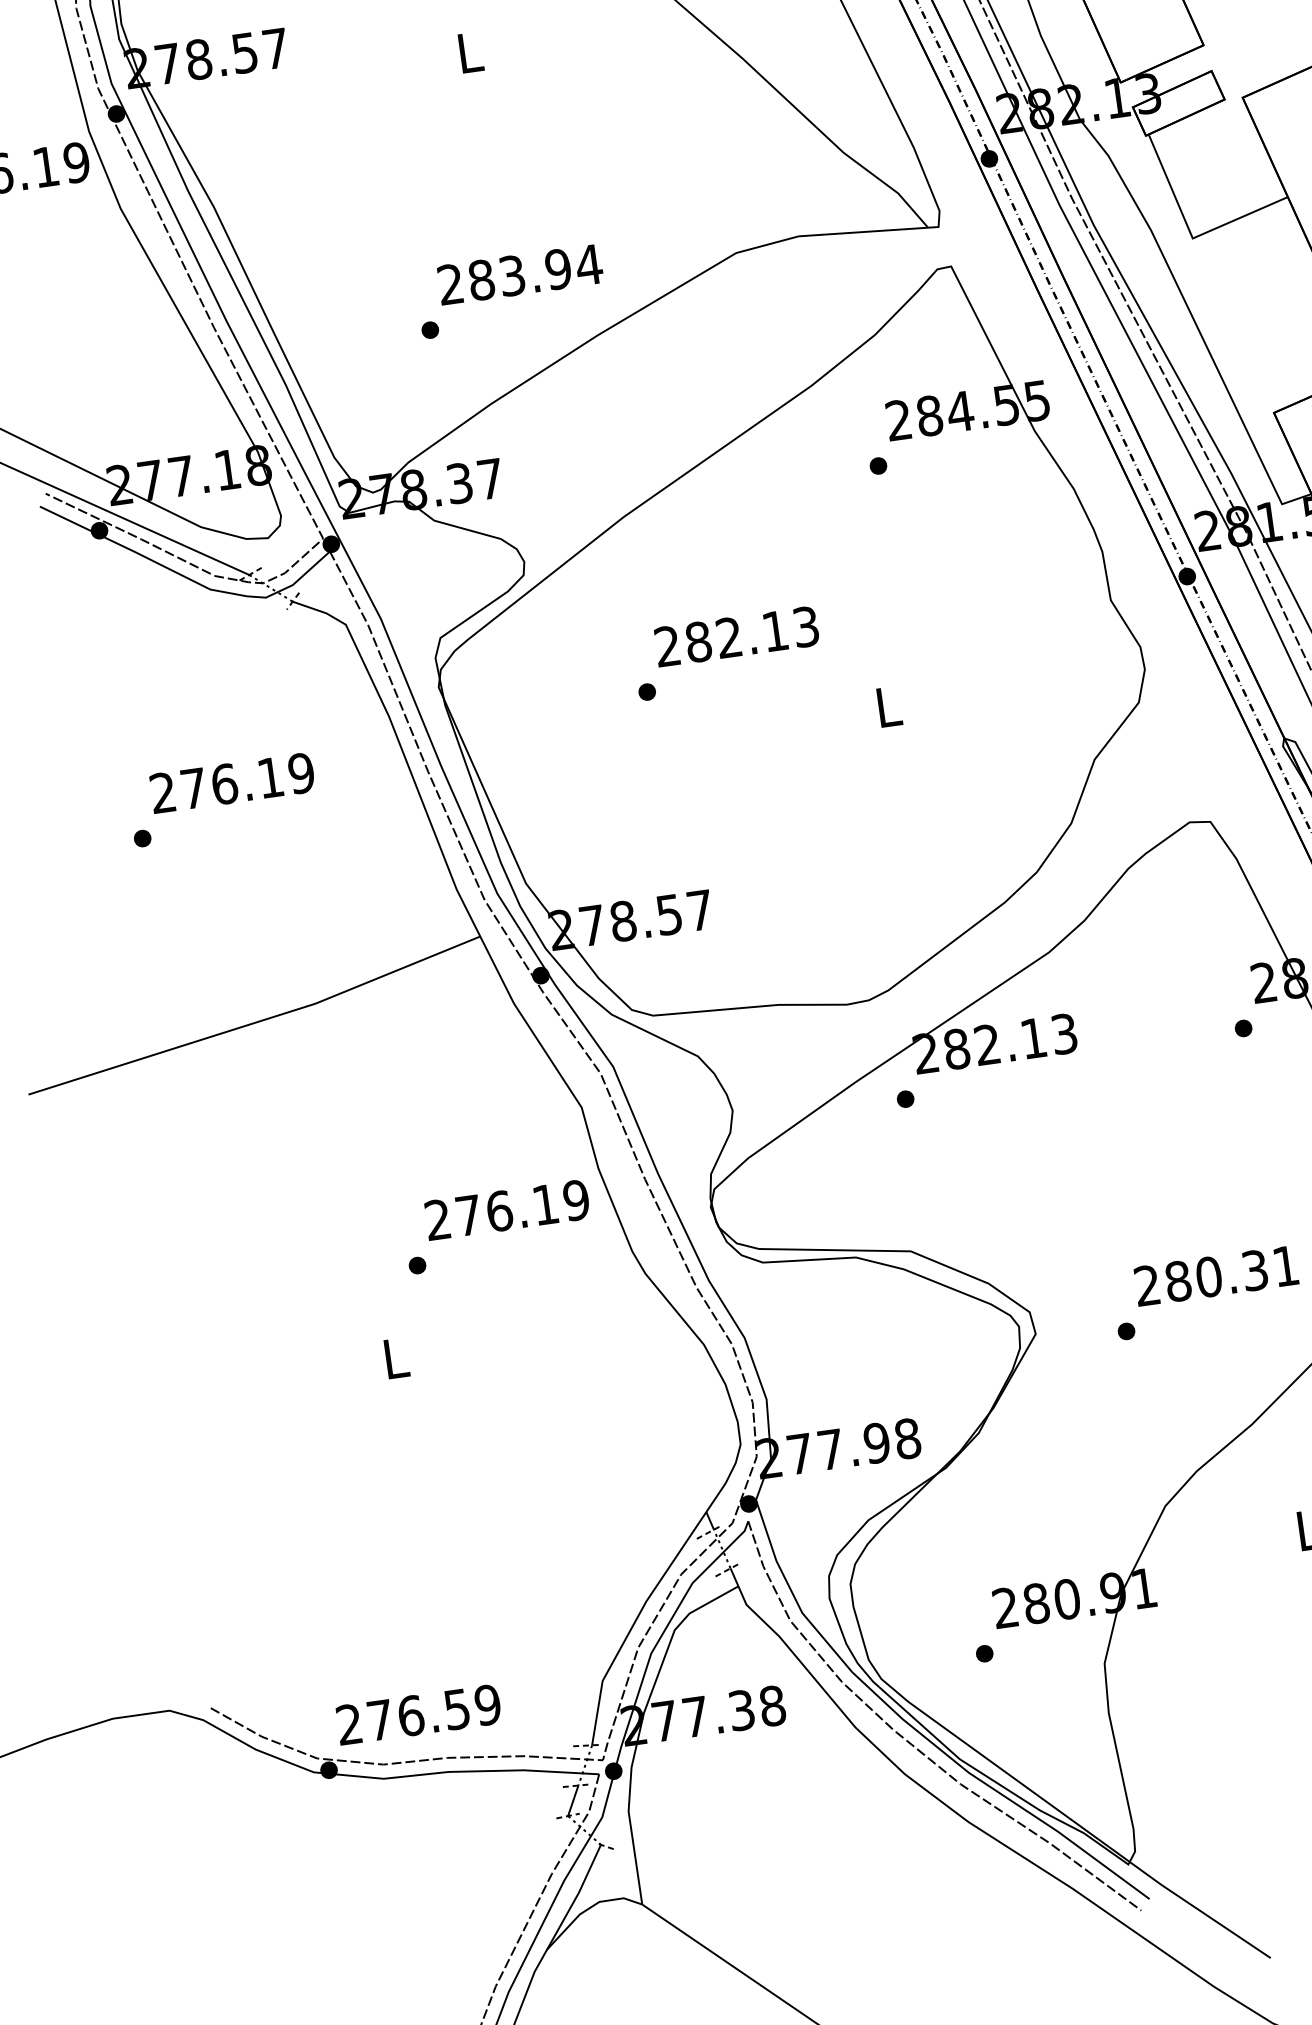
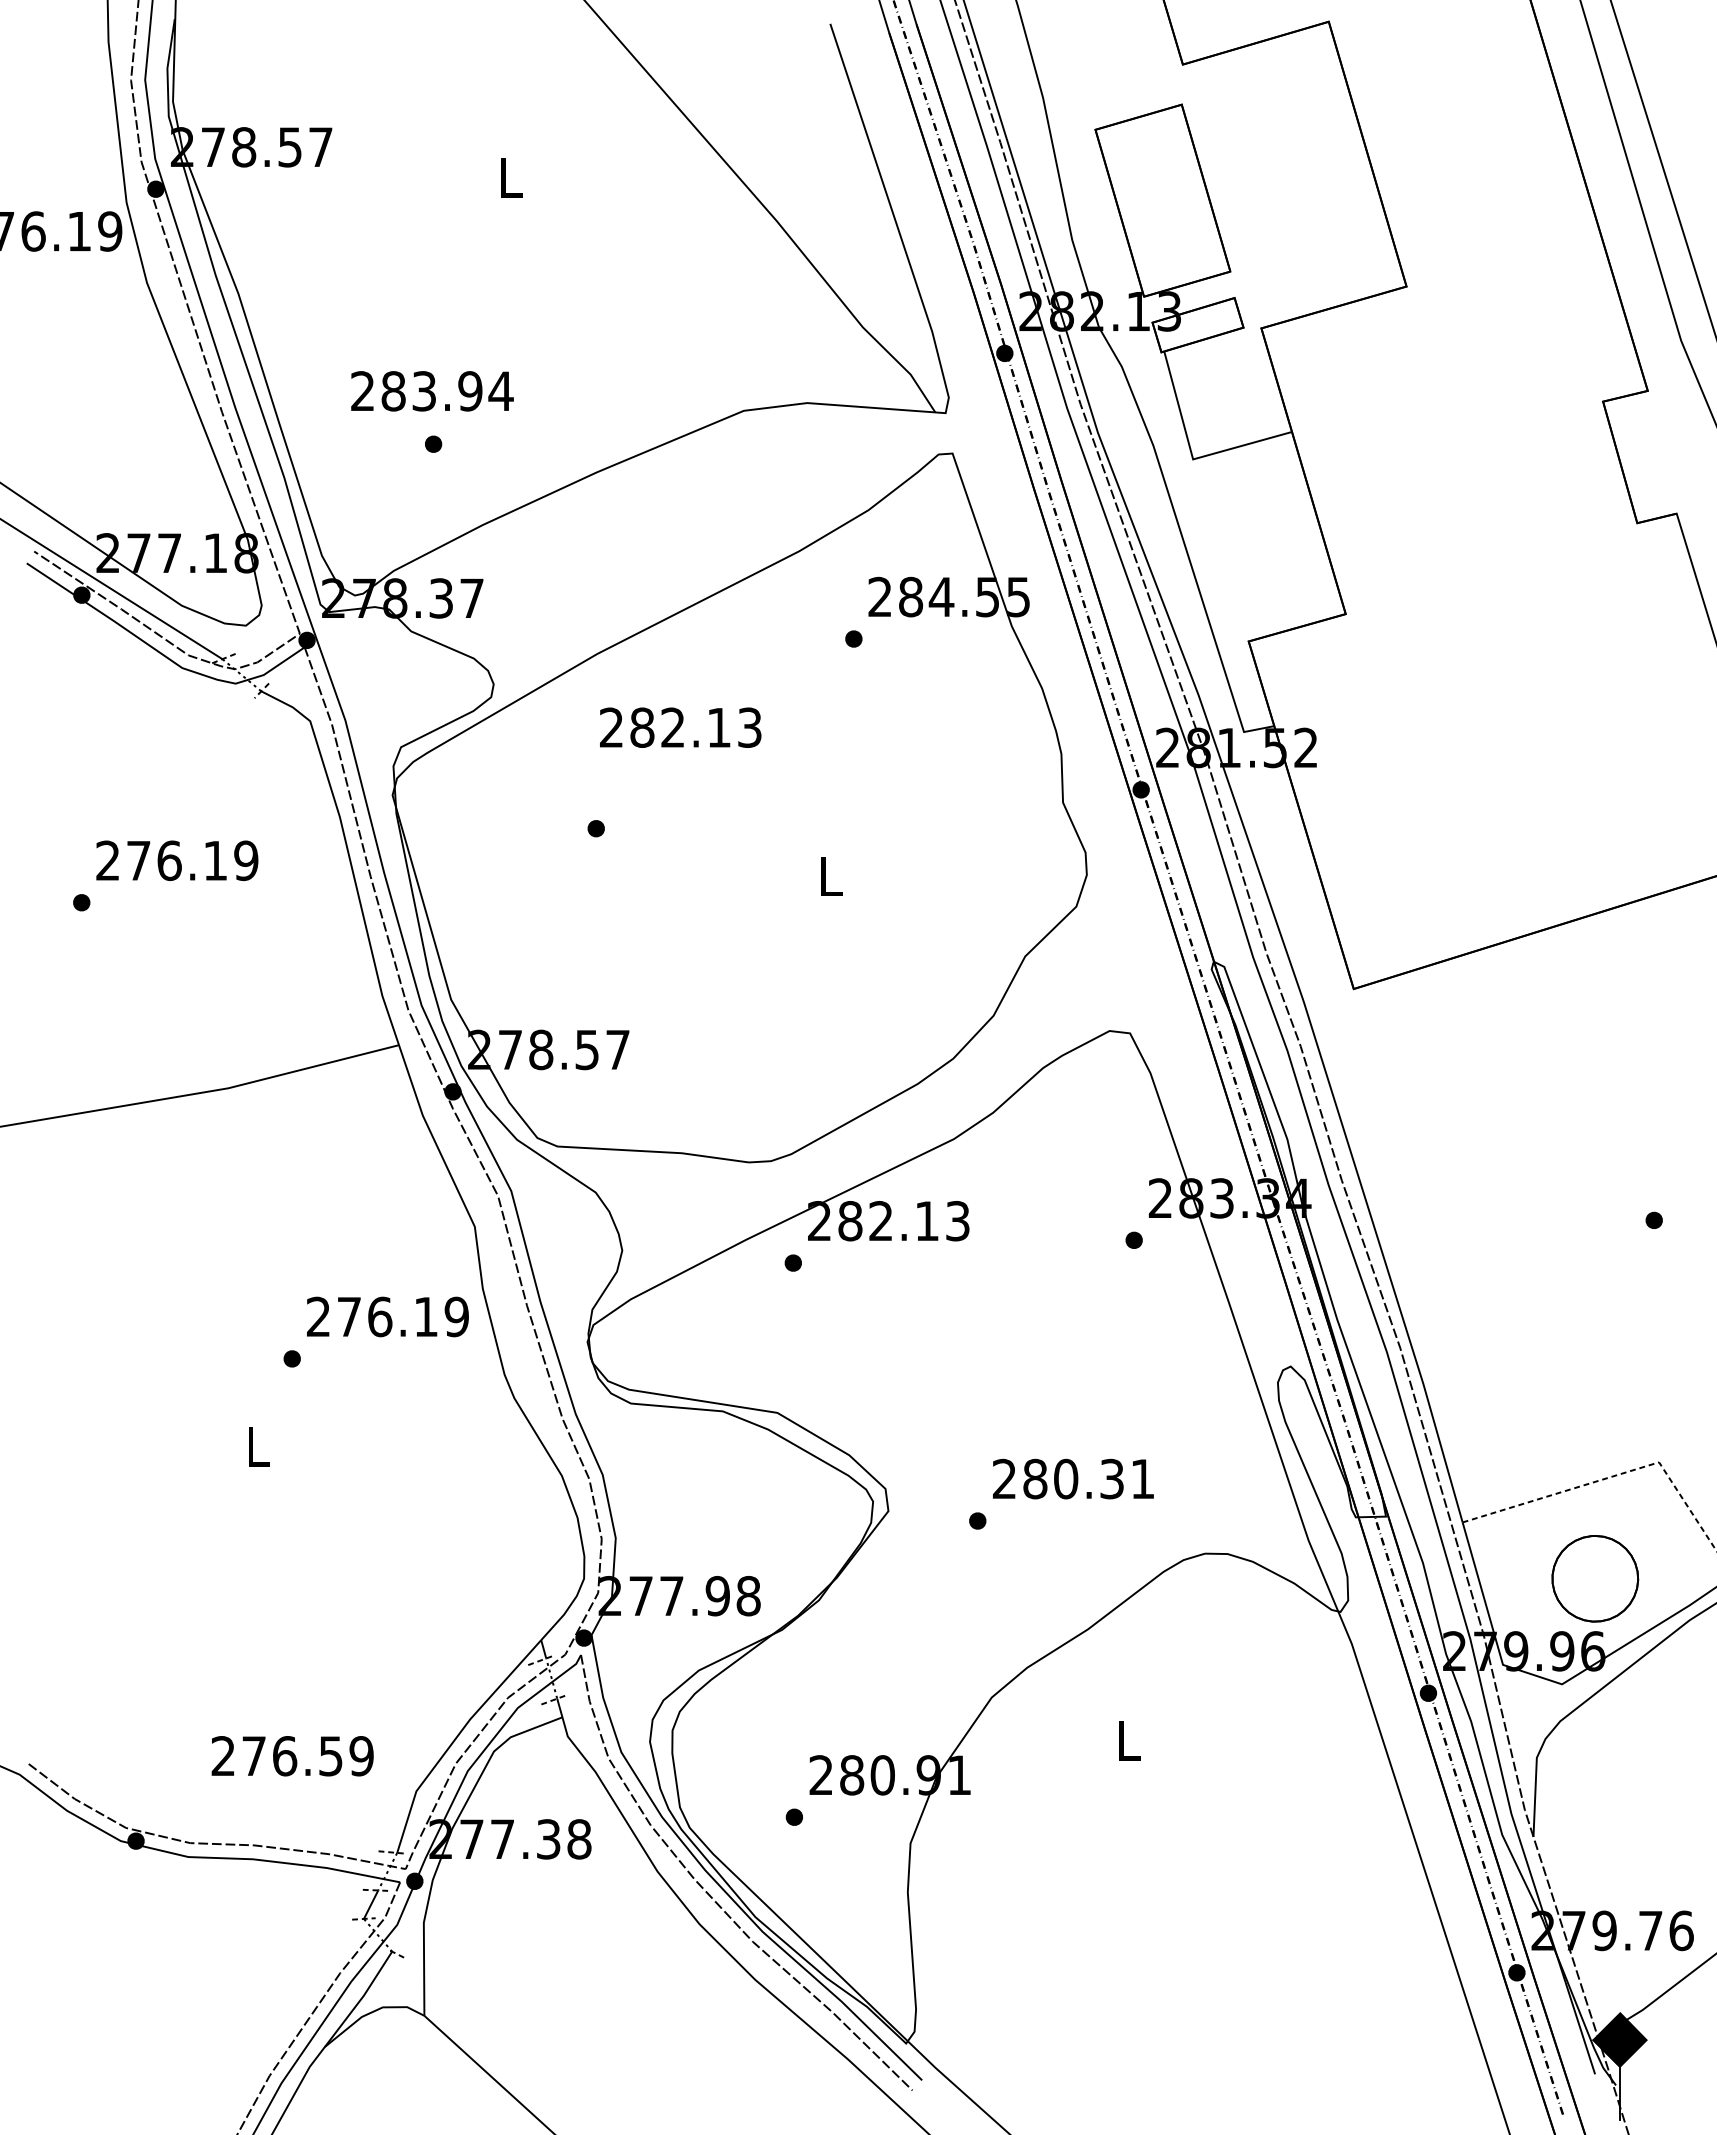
text: (520, 274) -> (432, 391), moved
text: (736, 636) -> (680, 727), moved
text: (418, 1715) -> (292, 1756), moved

